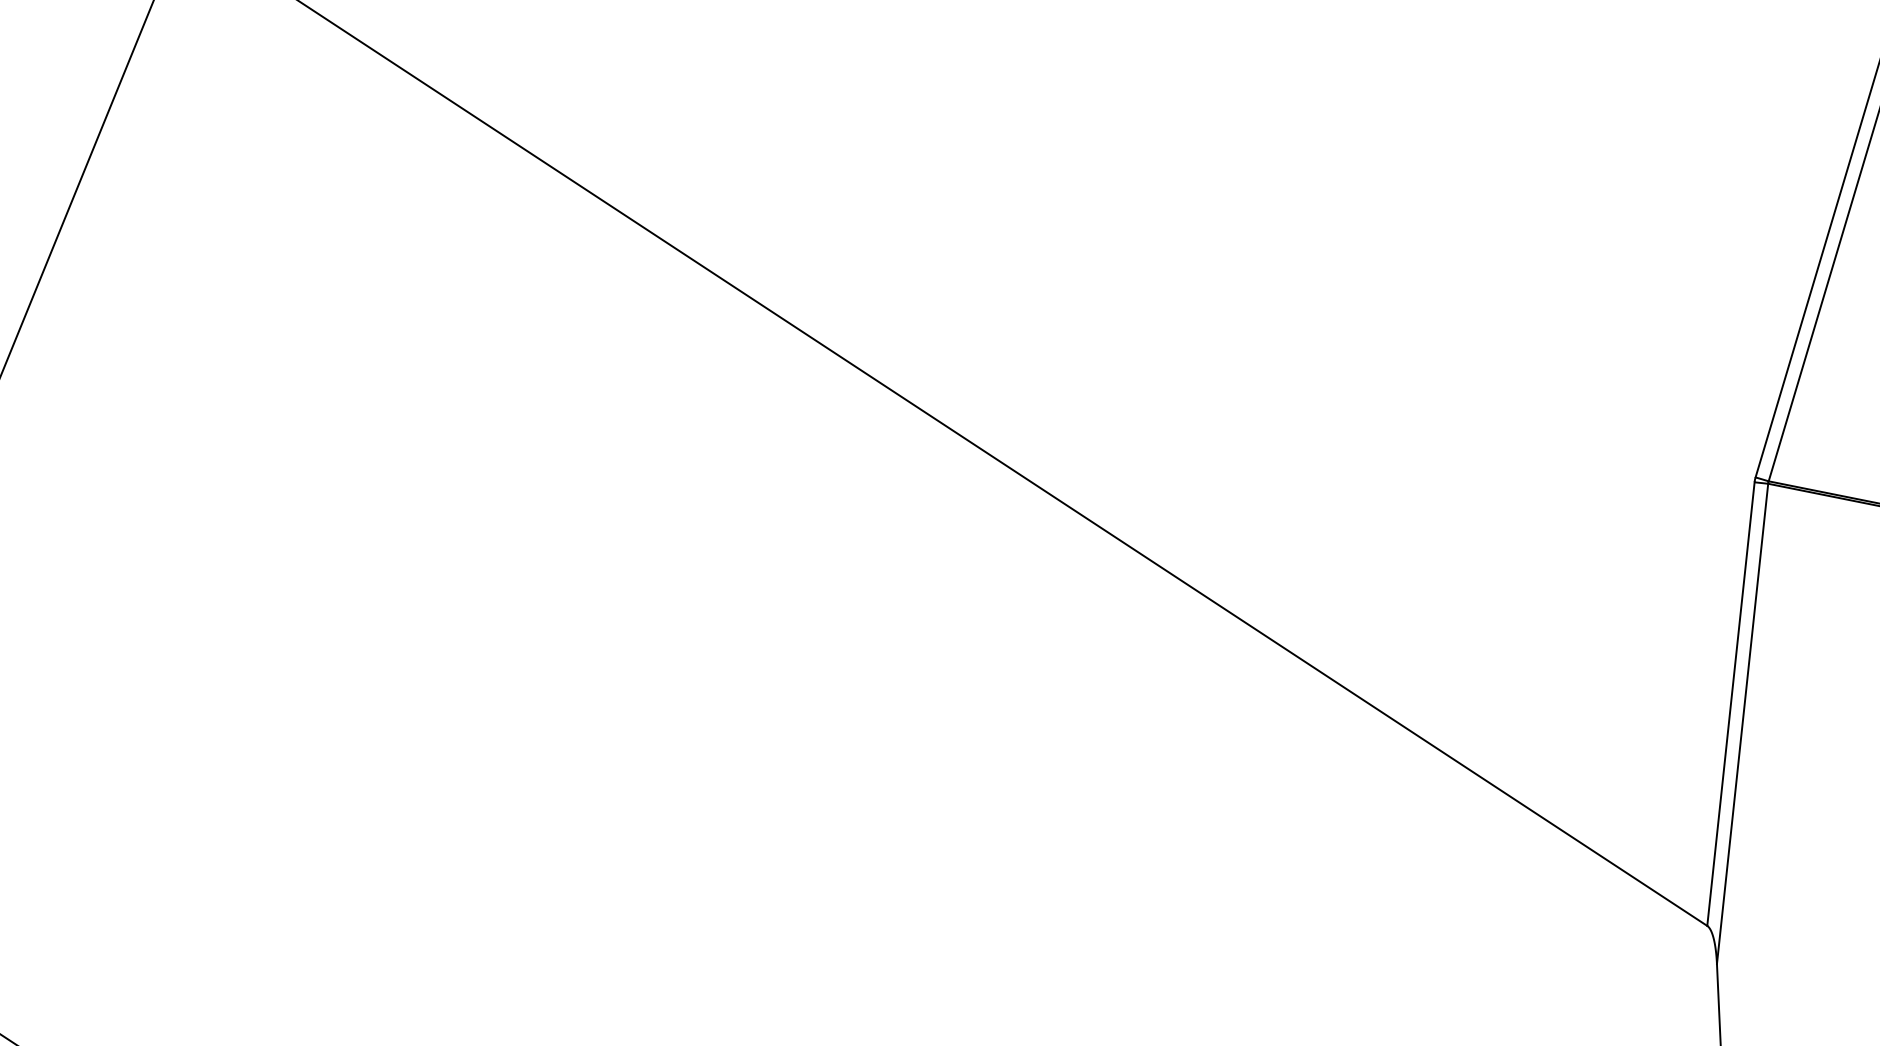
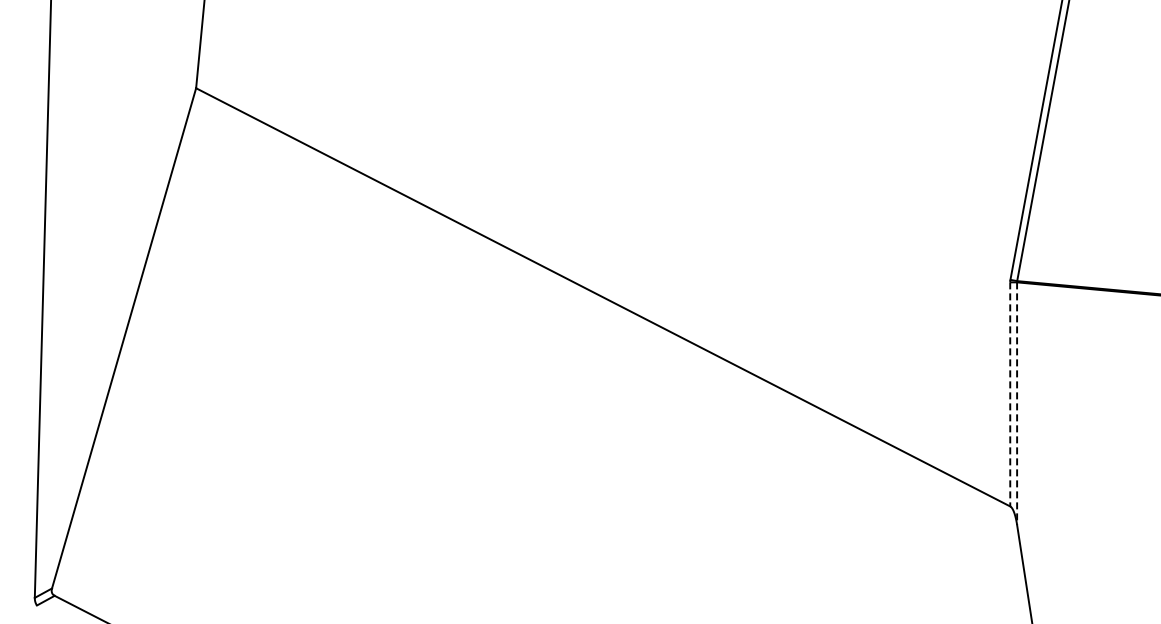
line: (1731, 704) -> (1010, 394), solid -> dashed
line: (1743, 725) -> (1017, 404), solid -> dashed

